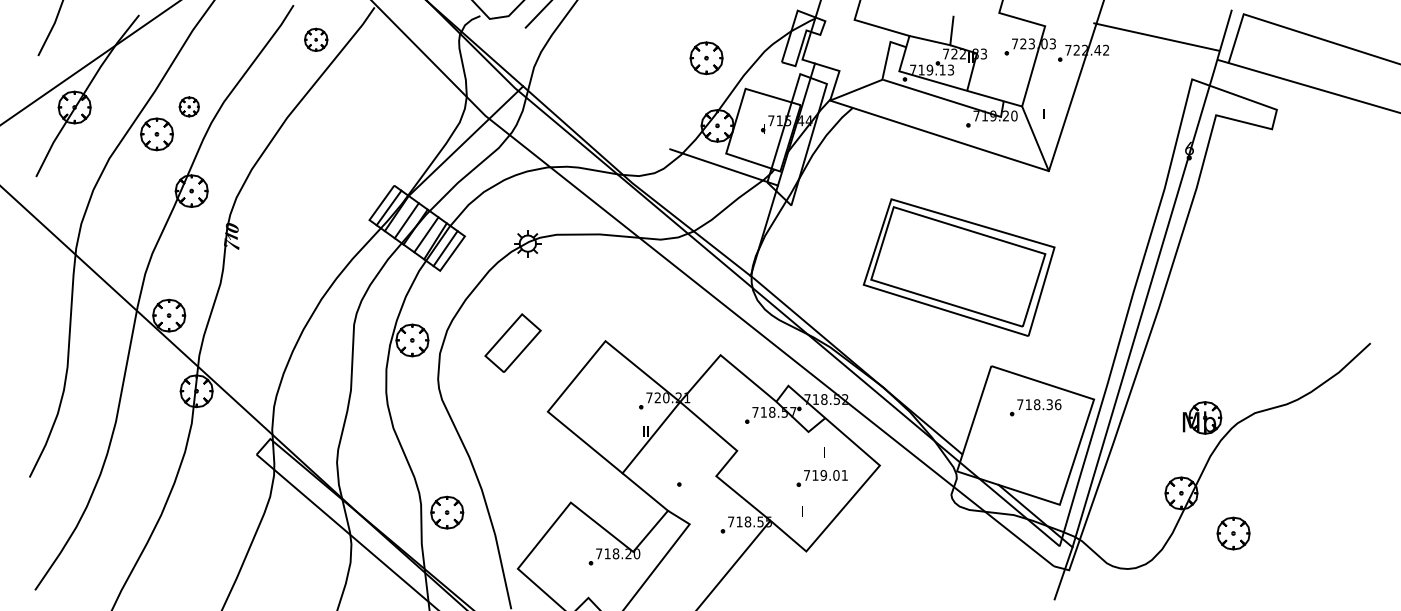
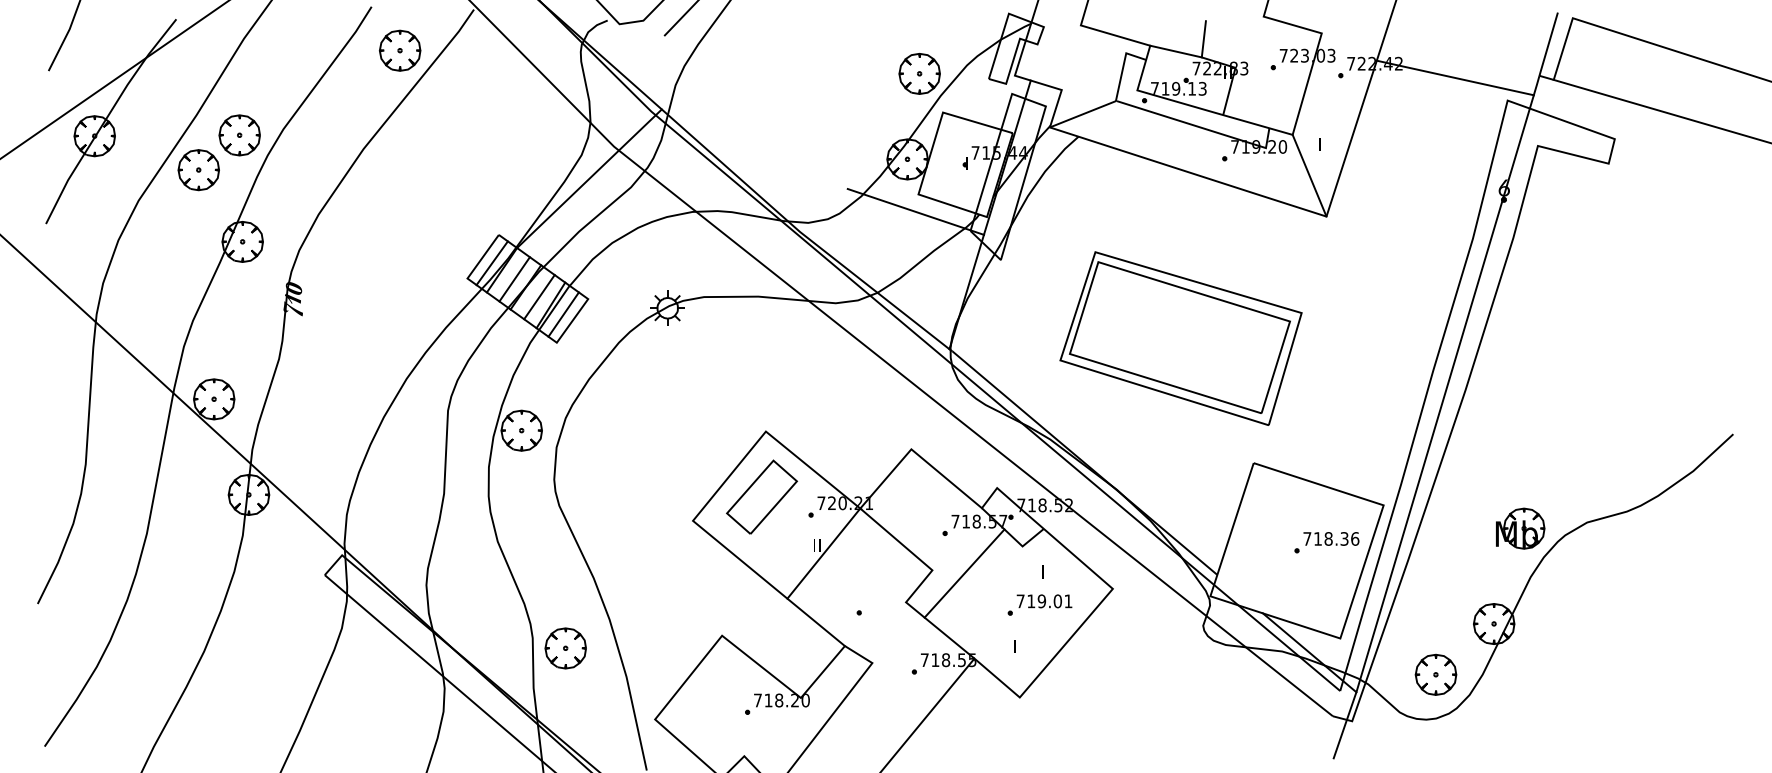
line: (1155, 36) -> (1454, 77), moved
part: (315, 39) -> (399, 50), size x1.43
part: (706, 57) -> (919, 73), moved
part: (189, 106) -> (239, 135), size x1.67
part: (958, 267) -> (1180, 338), moved
part: (513, 342) -> (762, 496), moved
part: (1035, 407) -> (1326, 542), moved
line: (762, 453) -> (964, 573), added
part: (1233, 533) -> (1435, 674), moved

